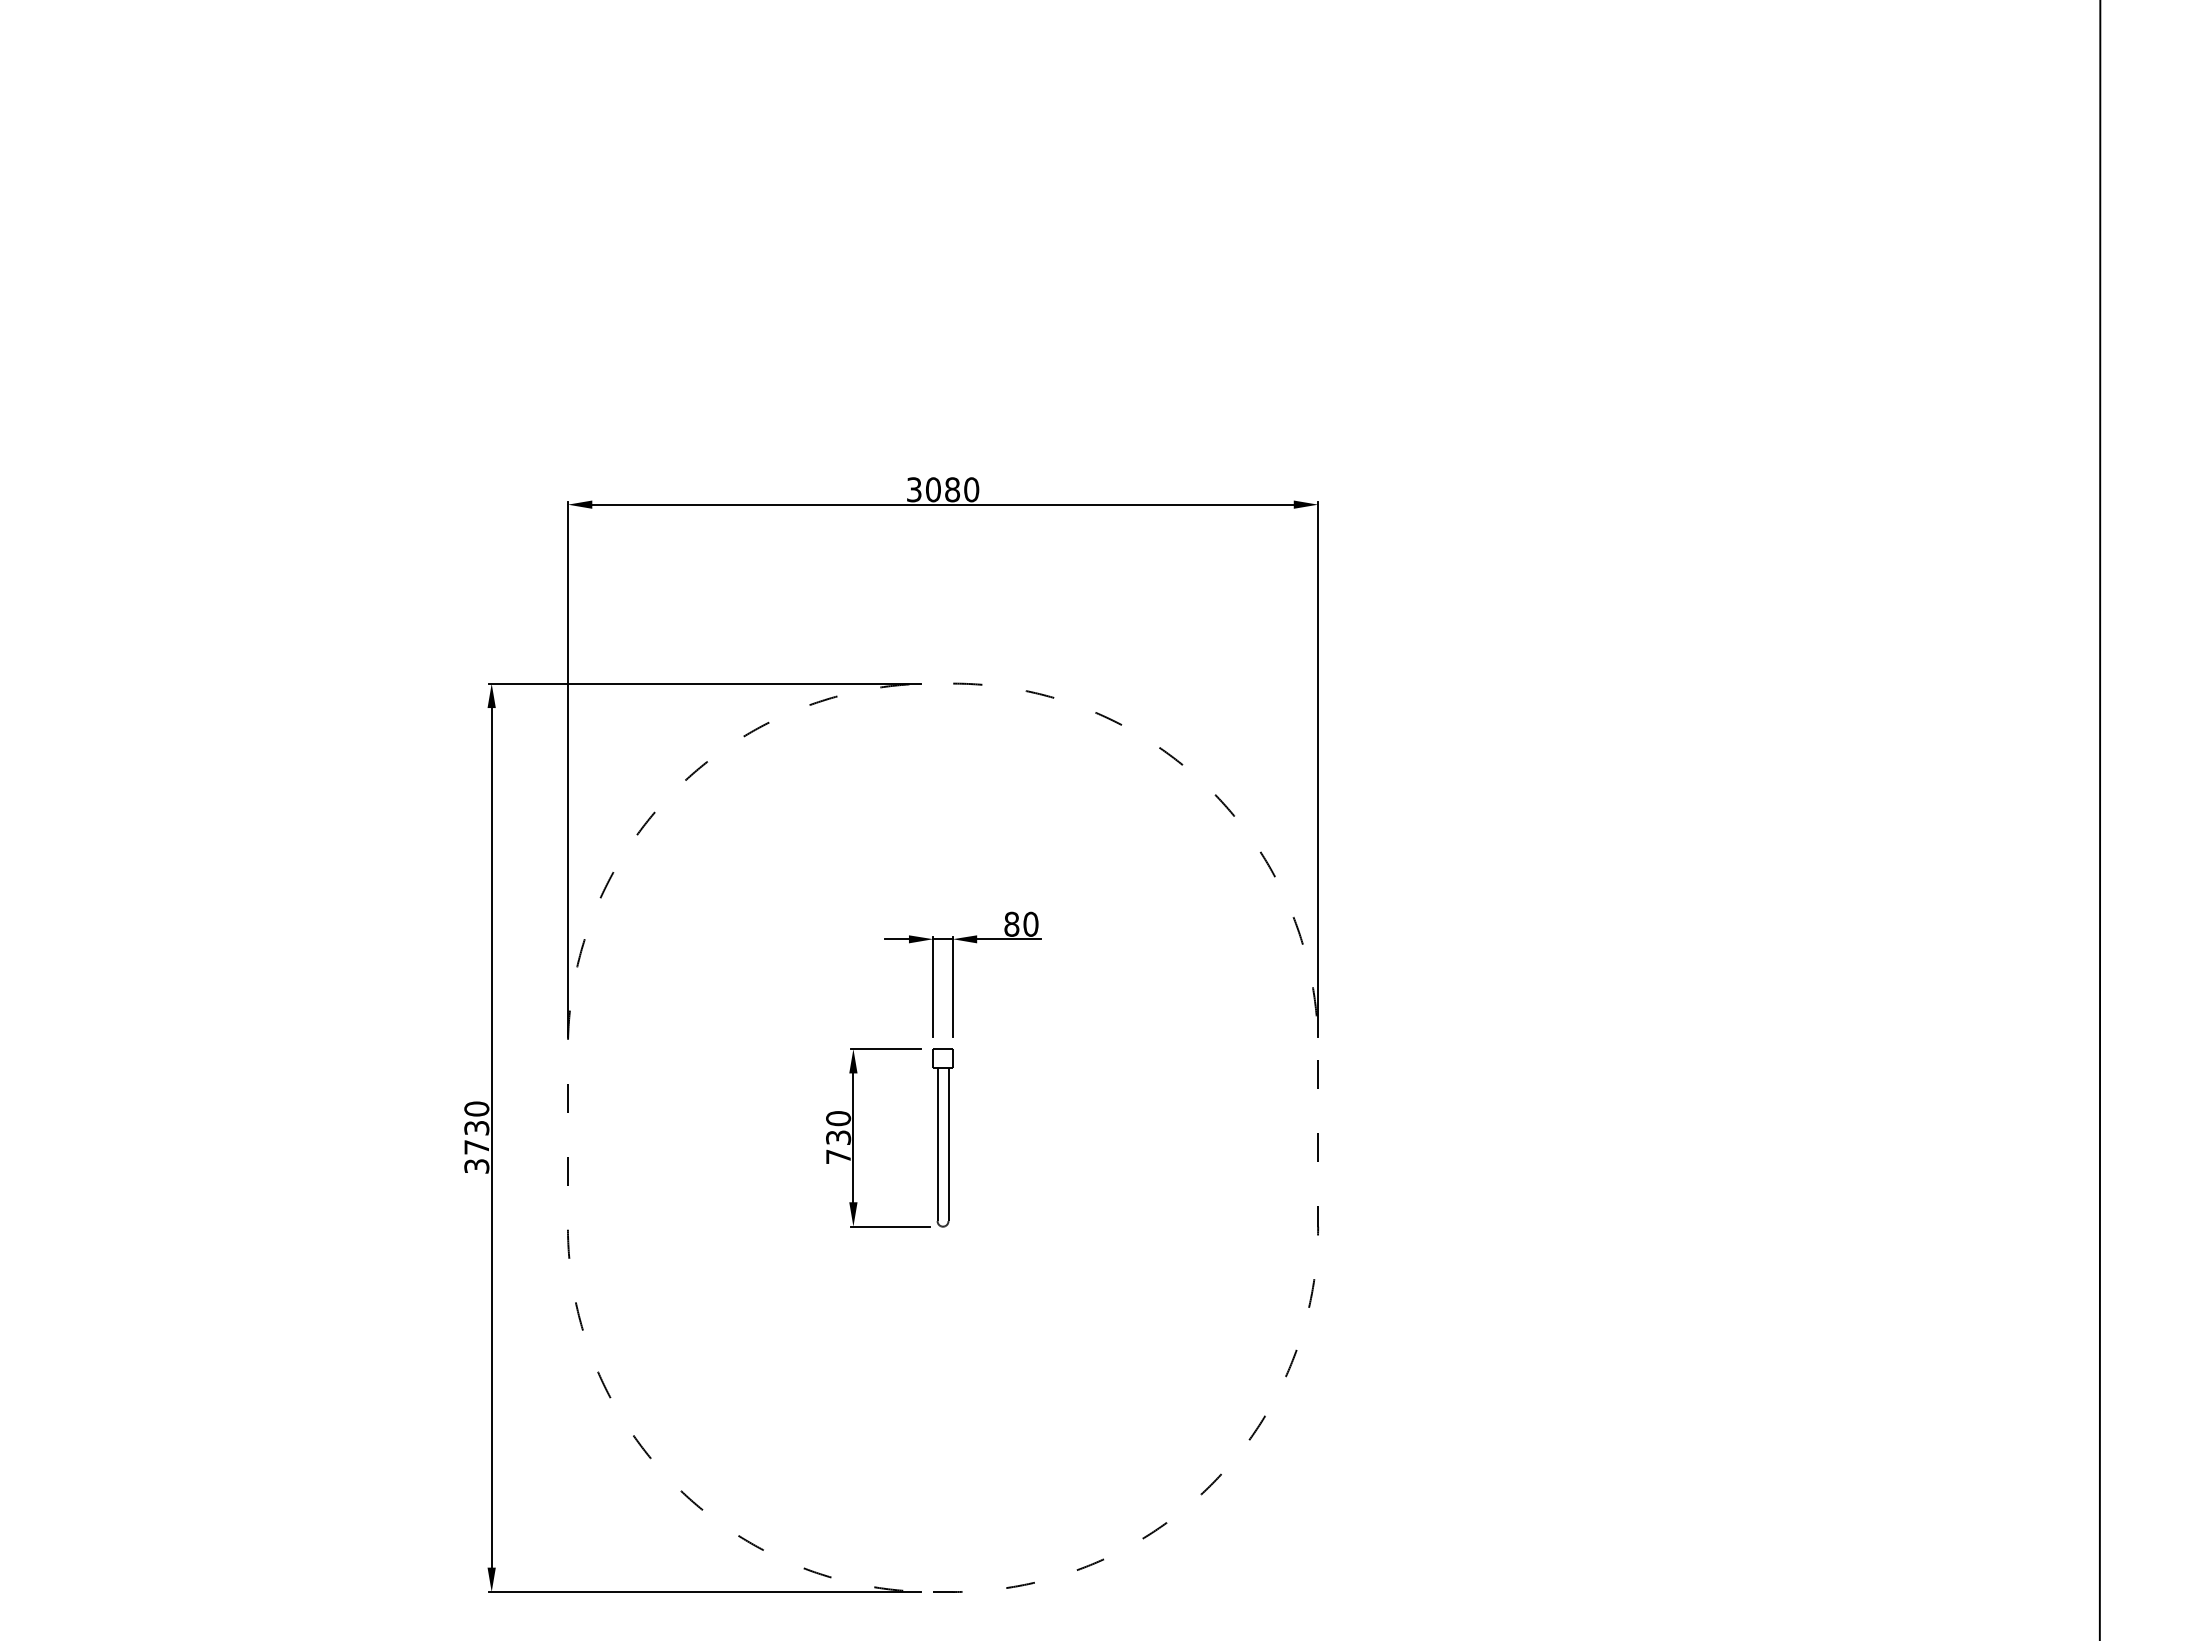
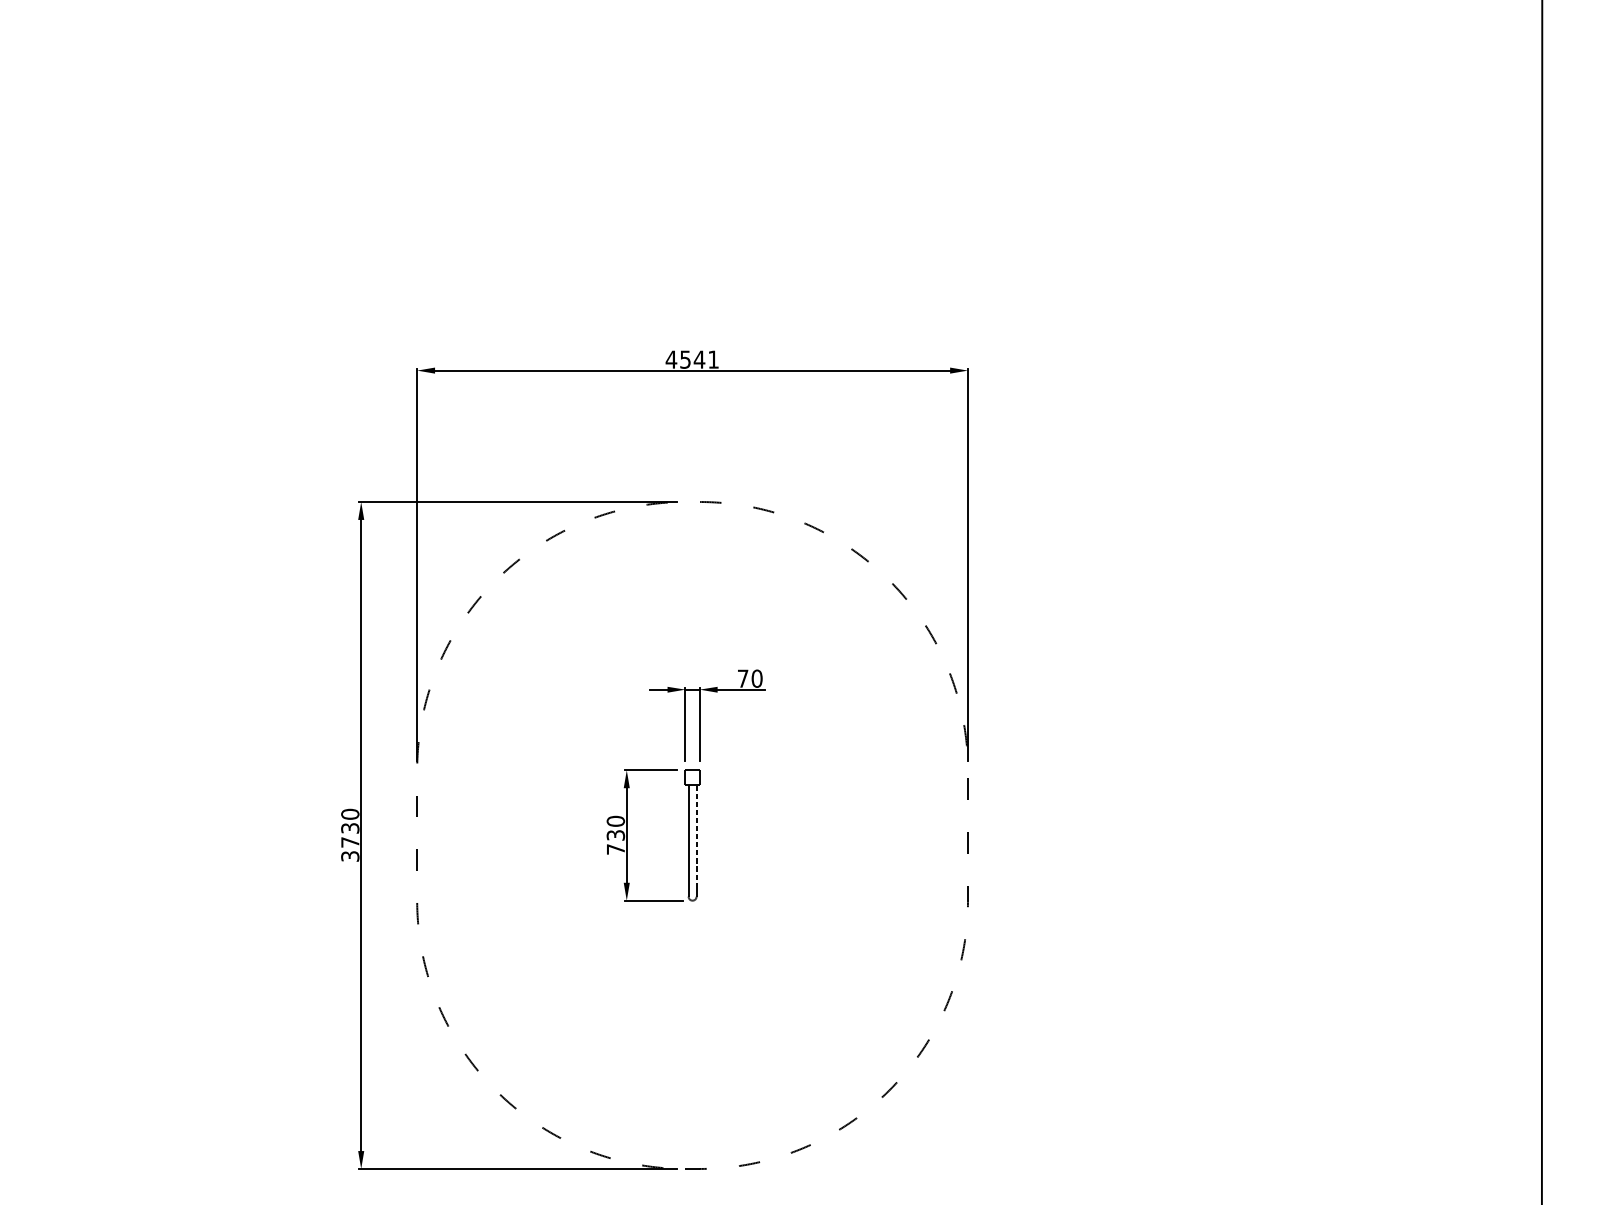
text: (942, 489) -> (692, 359), 3080 -> 4541
text: (1011, 923) -> (742, 678), 80 -> 70
line: (948, 1138) -> (696, 835), solid -> dashed

